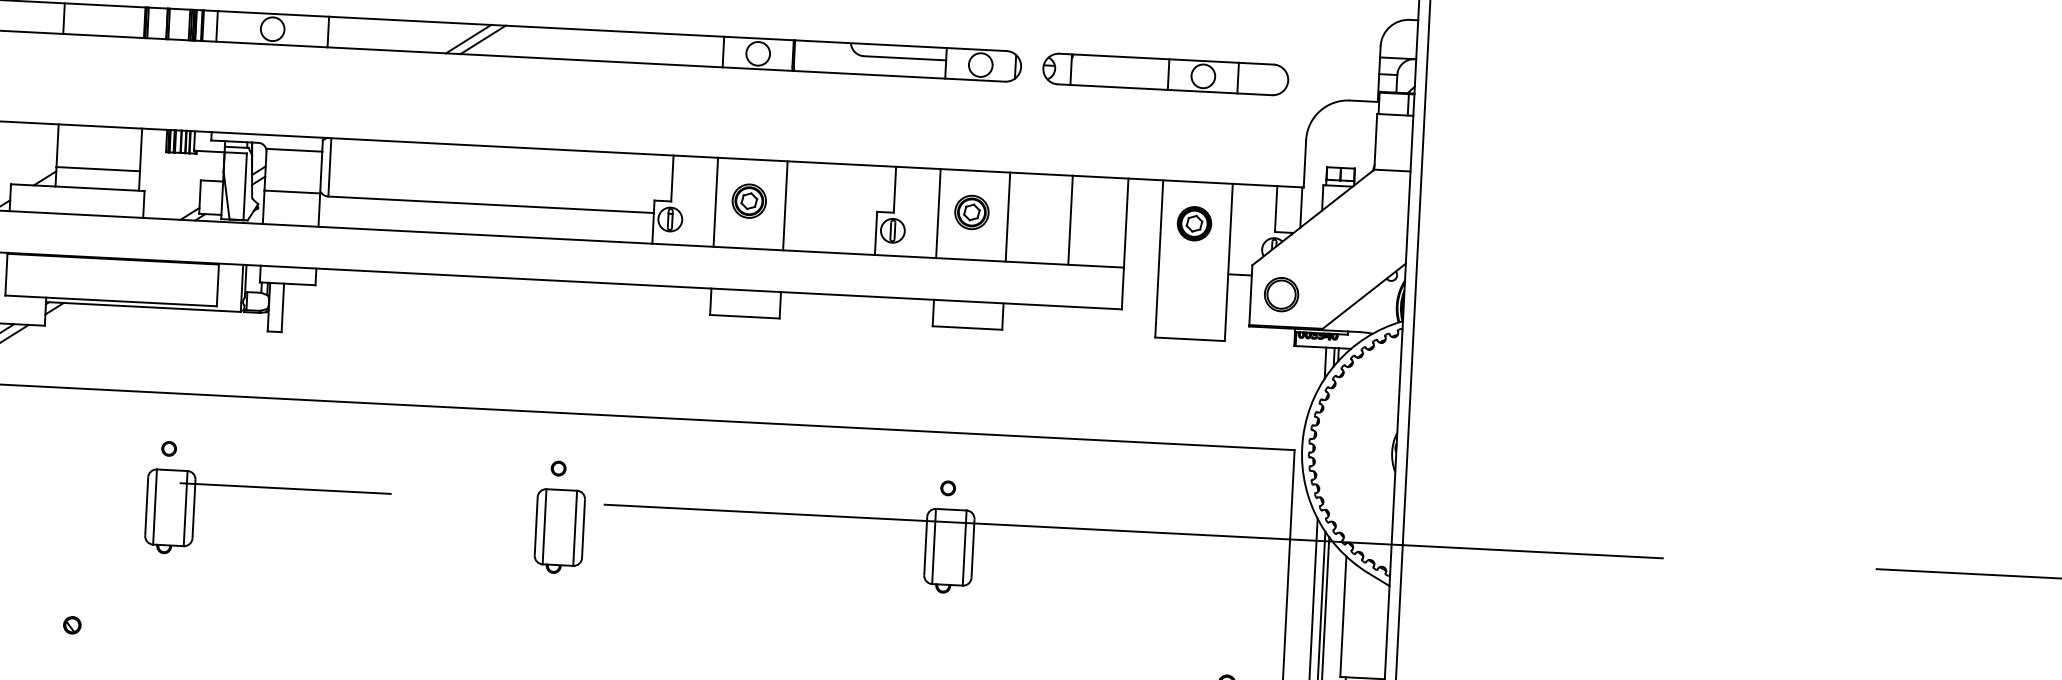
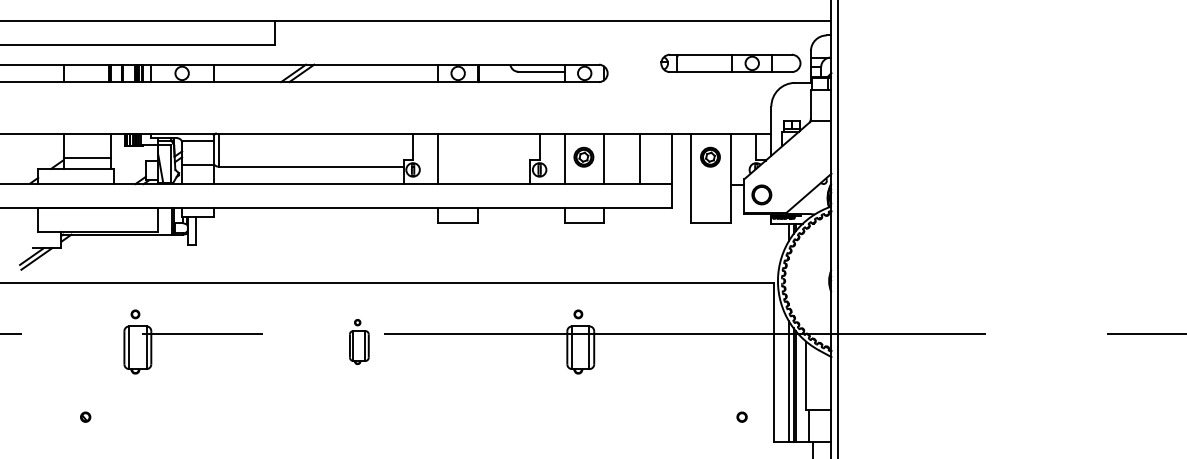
part: (1165, 72) -> (730, 62), moved
part: (749, 199) -> (457, 156), removed
line: (784, 205) -> (477, 158), removed
part: (560, 516) -> (359, 341), size x0.7

